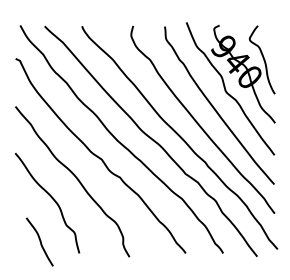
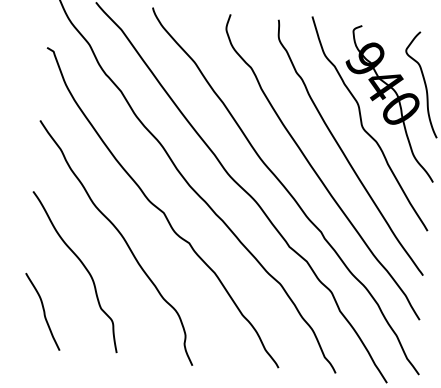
curve: (39, 241) -> (42, 310), moved

